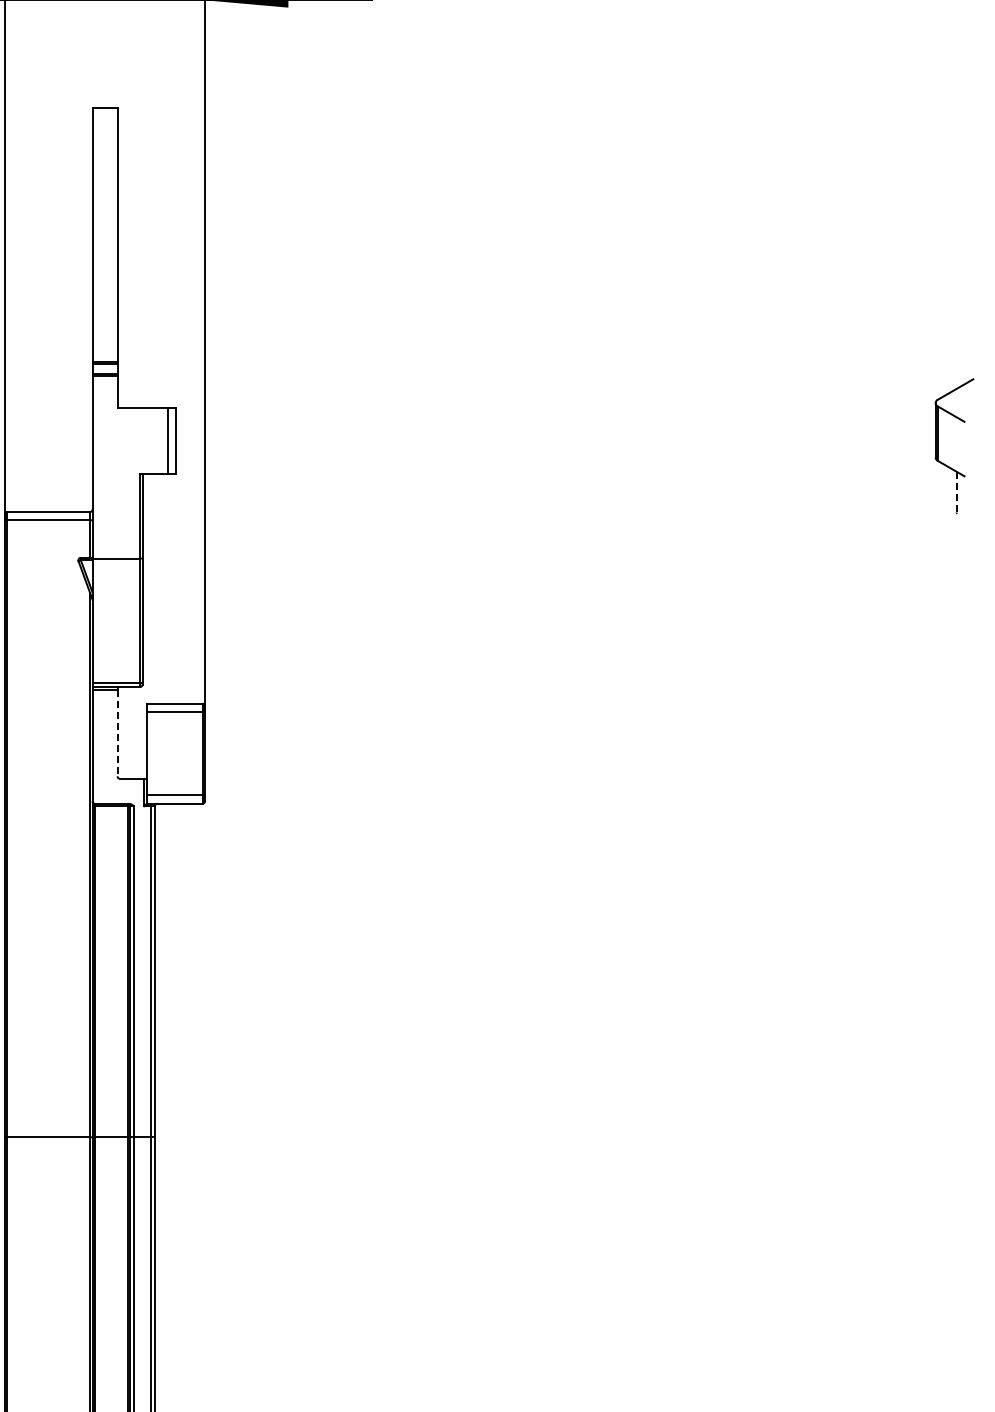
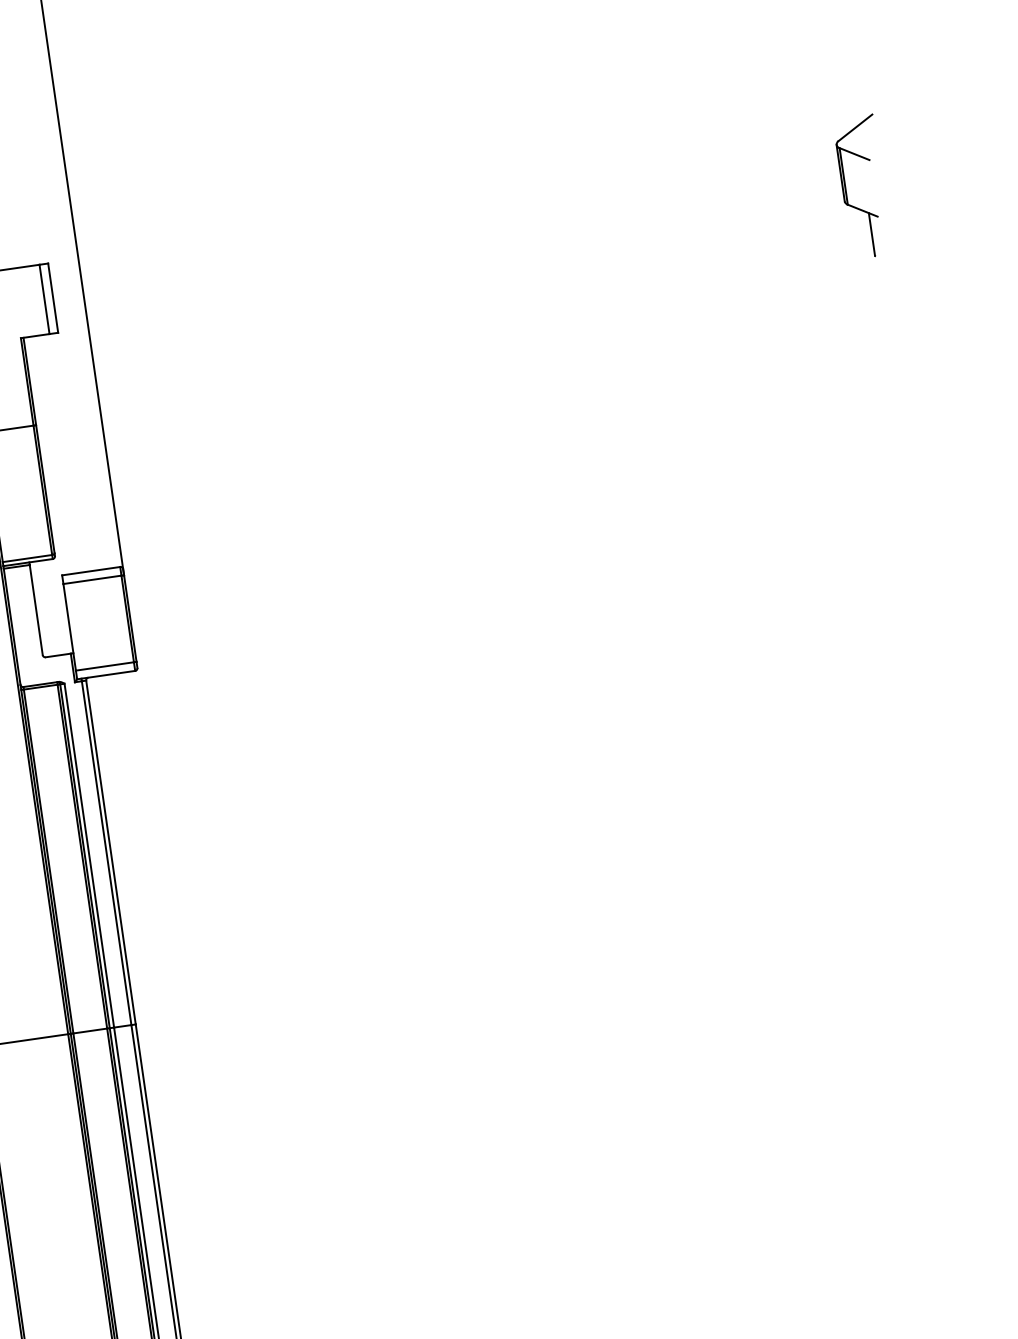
line: (956, 492) -> (871, 234), dashed -> solid
line: (117, 733) -> (36, 610), dashed -> solid

